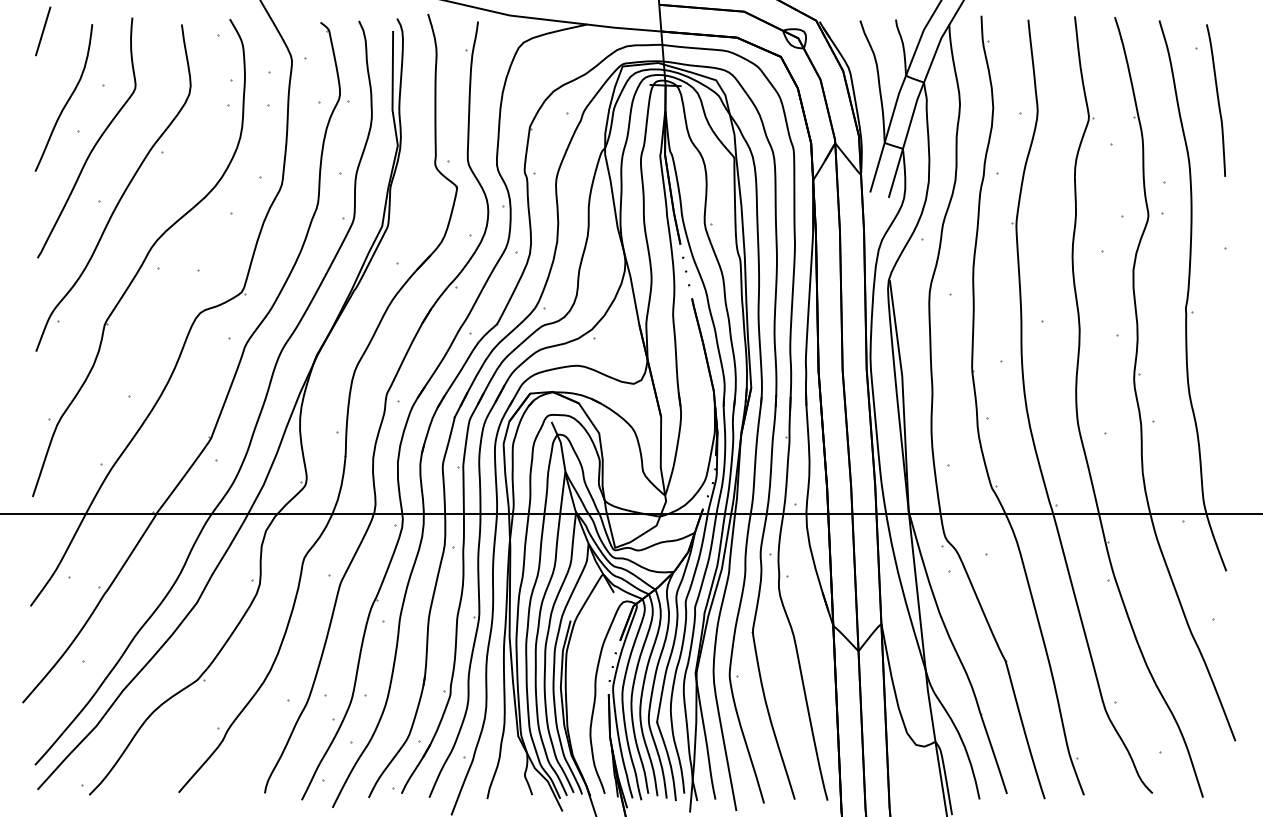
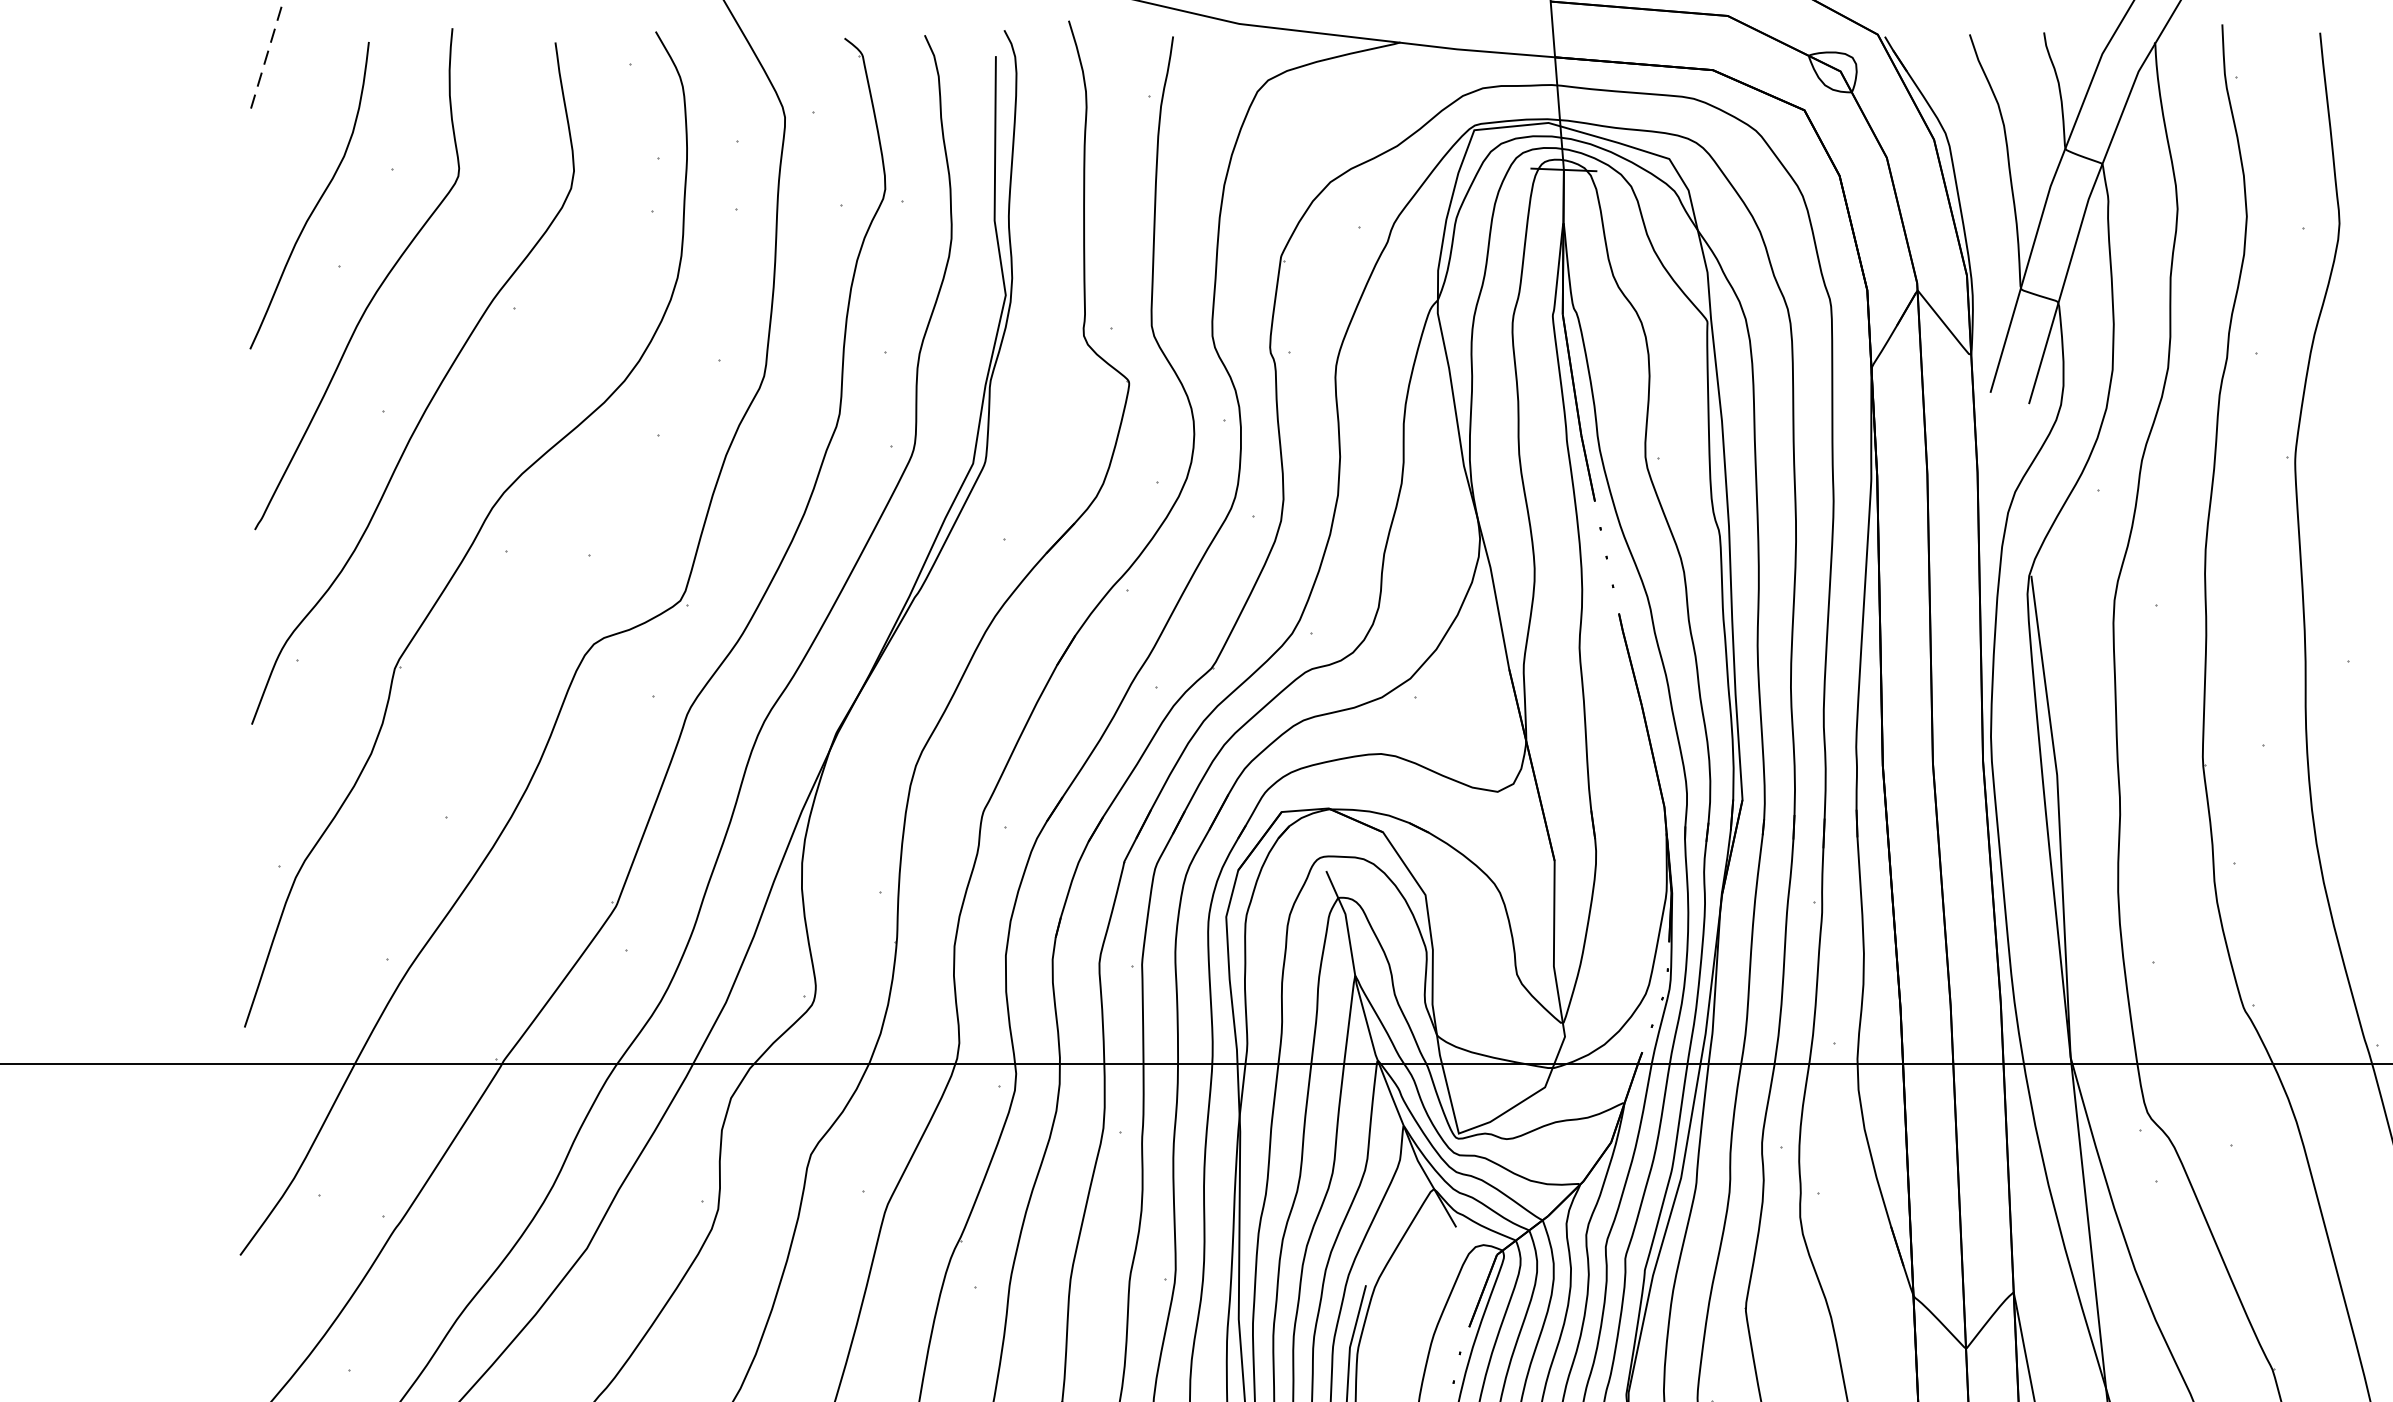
line: (43, 31) -> (267, 57), solid -> dashed

